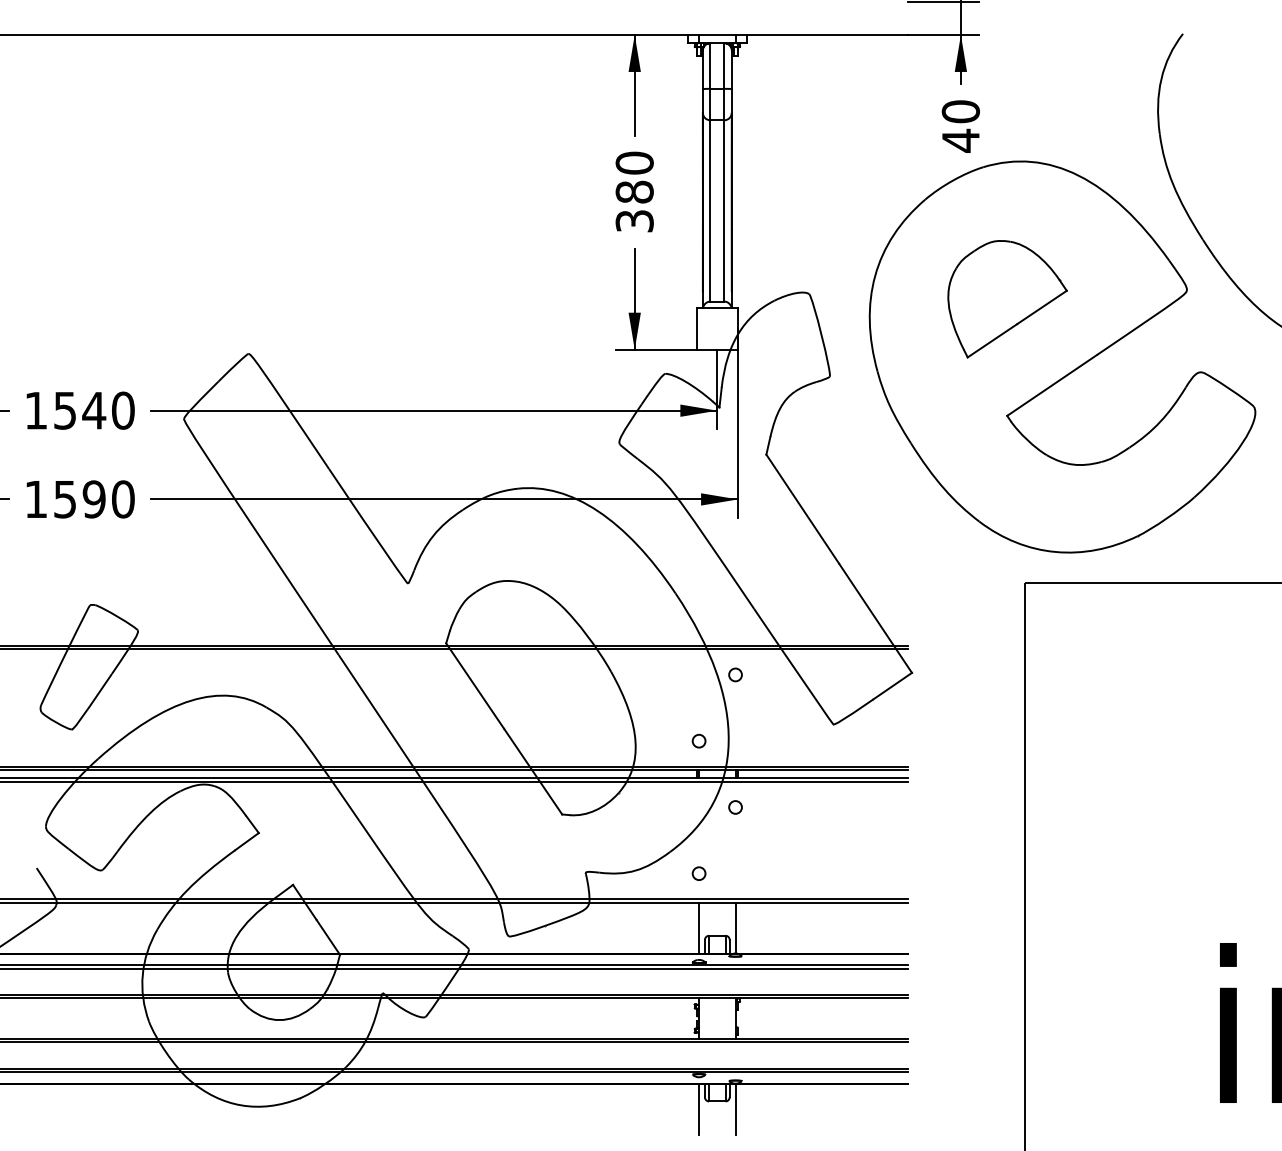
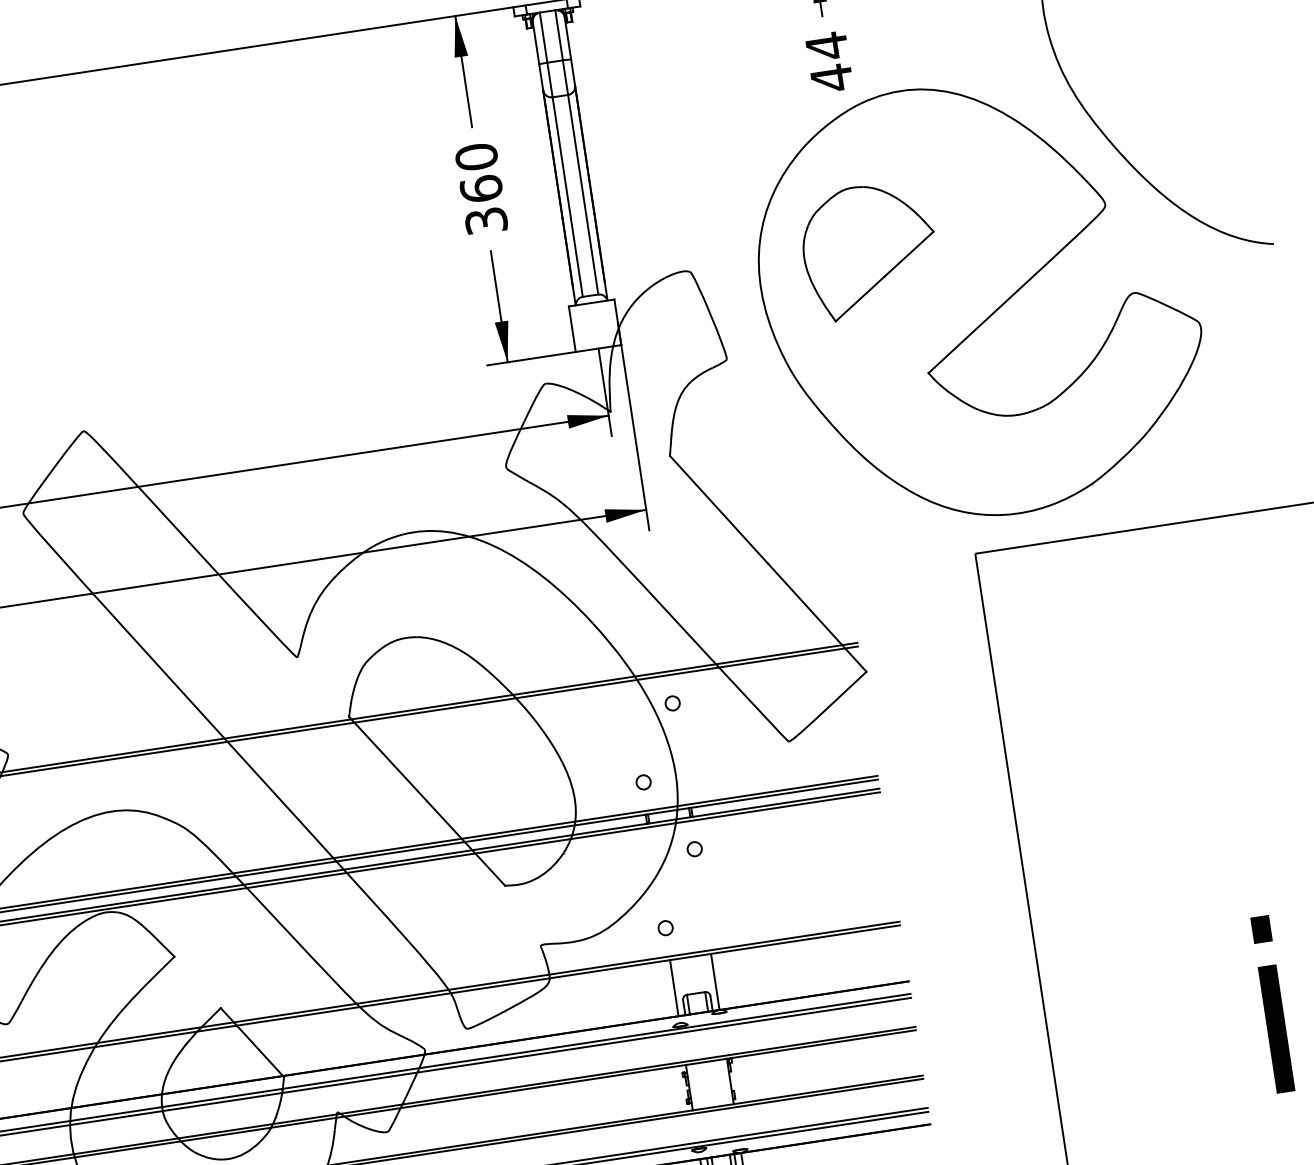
text: (960, 111) -> (826, 46), 40 -> 44
text: (634, 191) -> (481, 188), 380 -> 360
part: (1007, 299) -> (869, 251), moved

